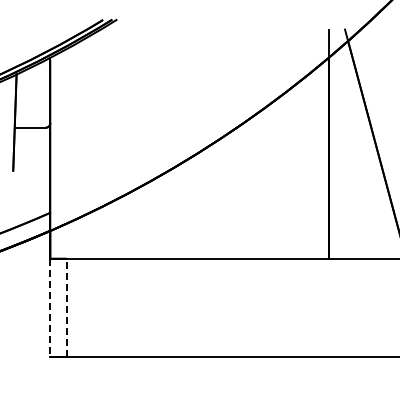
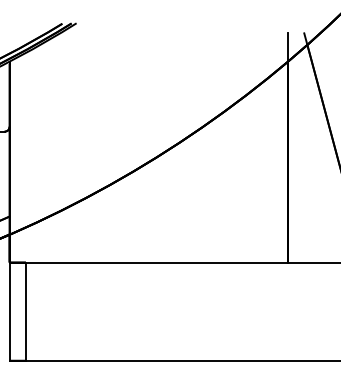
line: (66, 307) -> (25, 311), dashed -> solid
line: (50, 308) -> (9, 312), dashed -> solid

